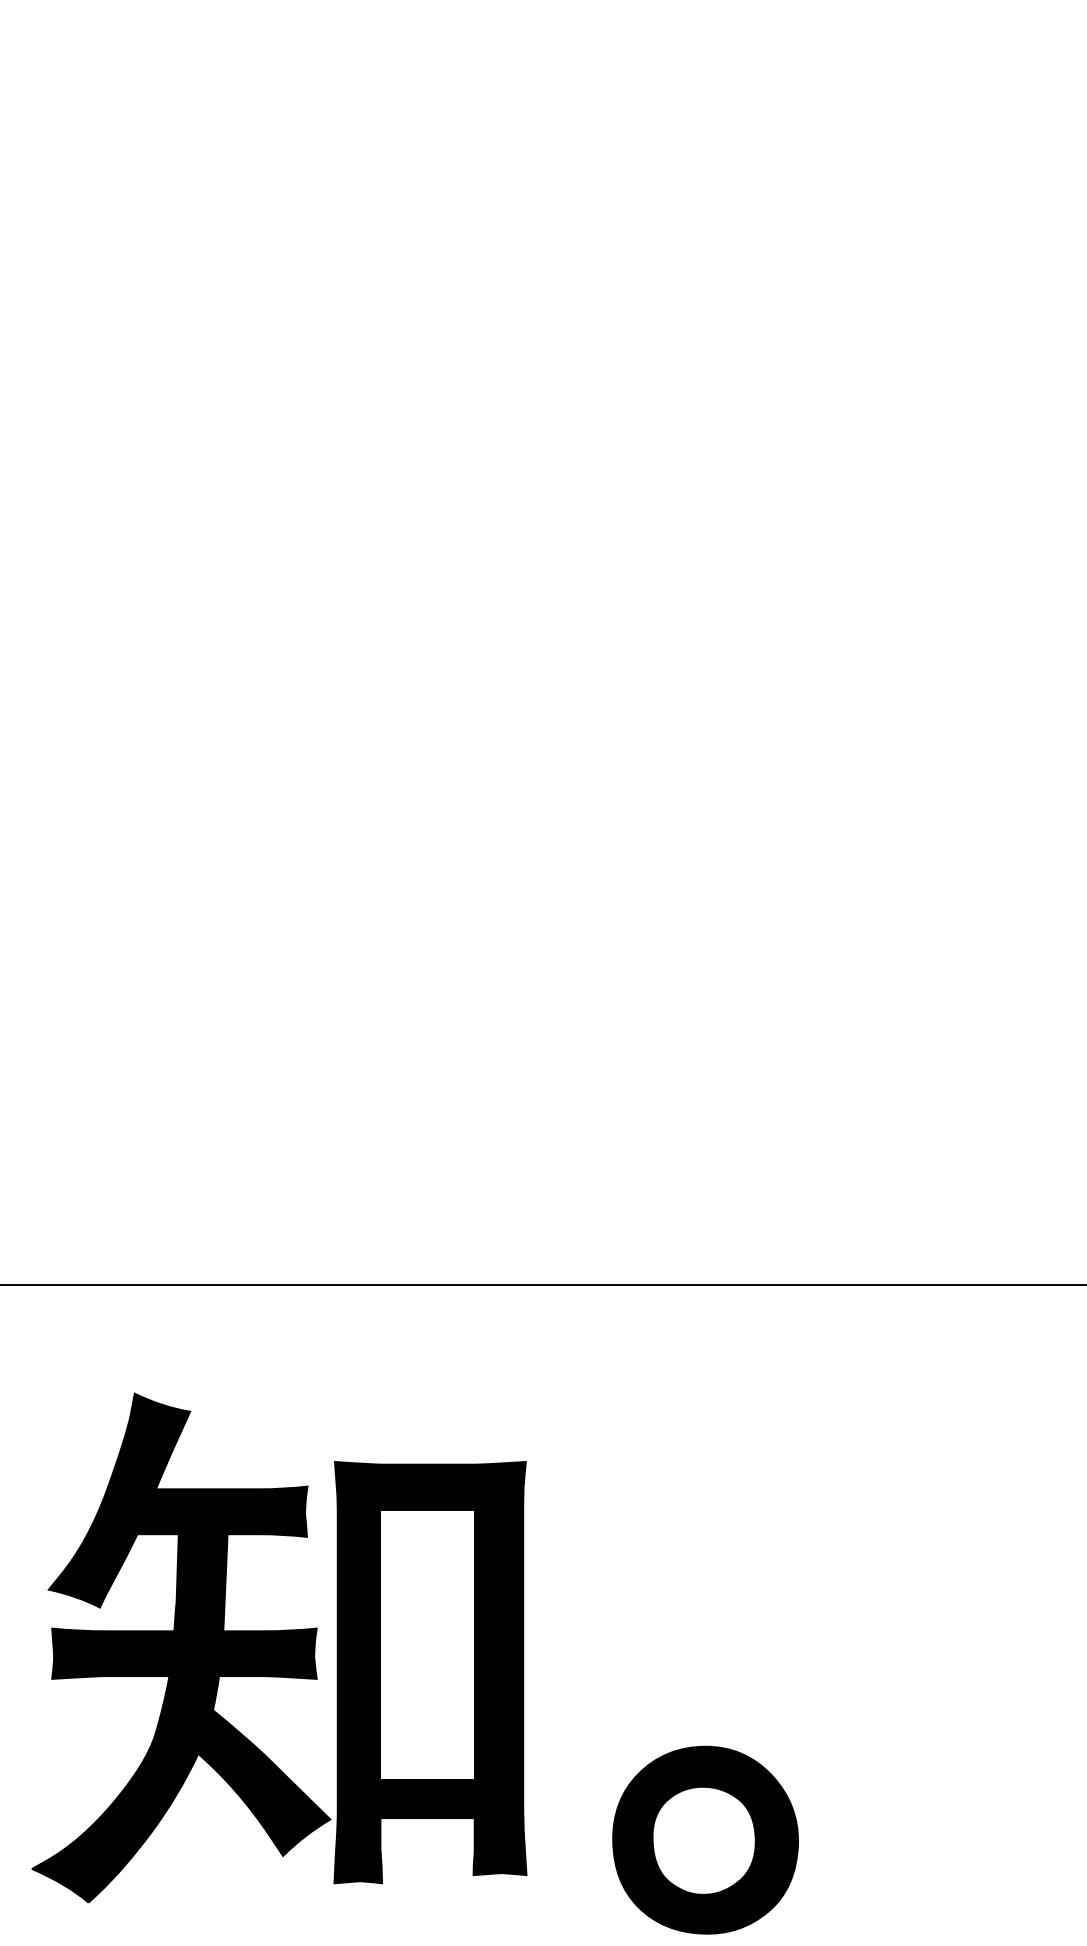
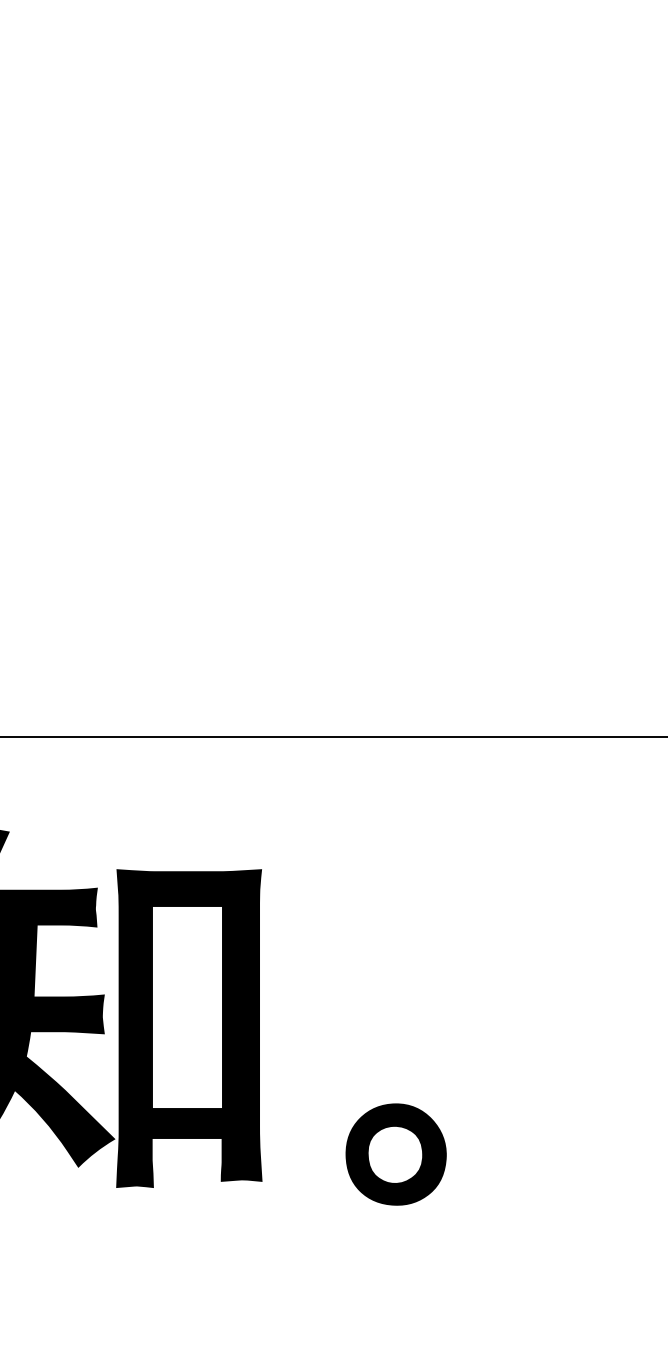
part: (705, 1839) -> (396, 1154), size x0.71

